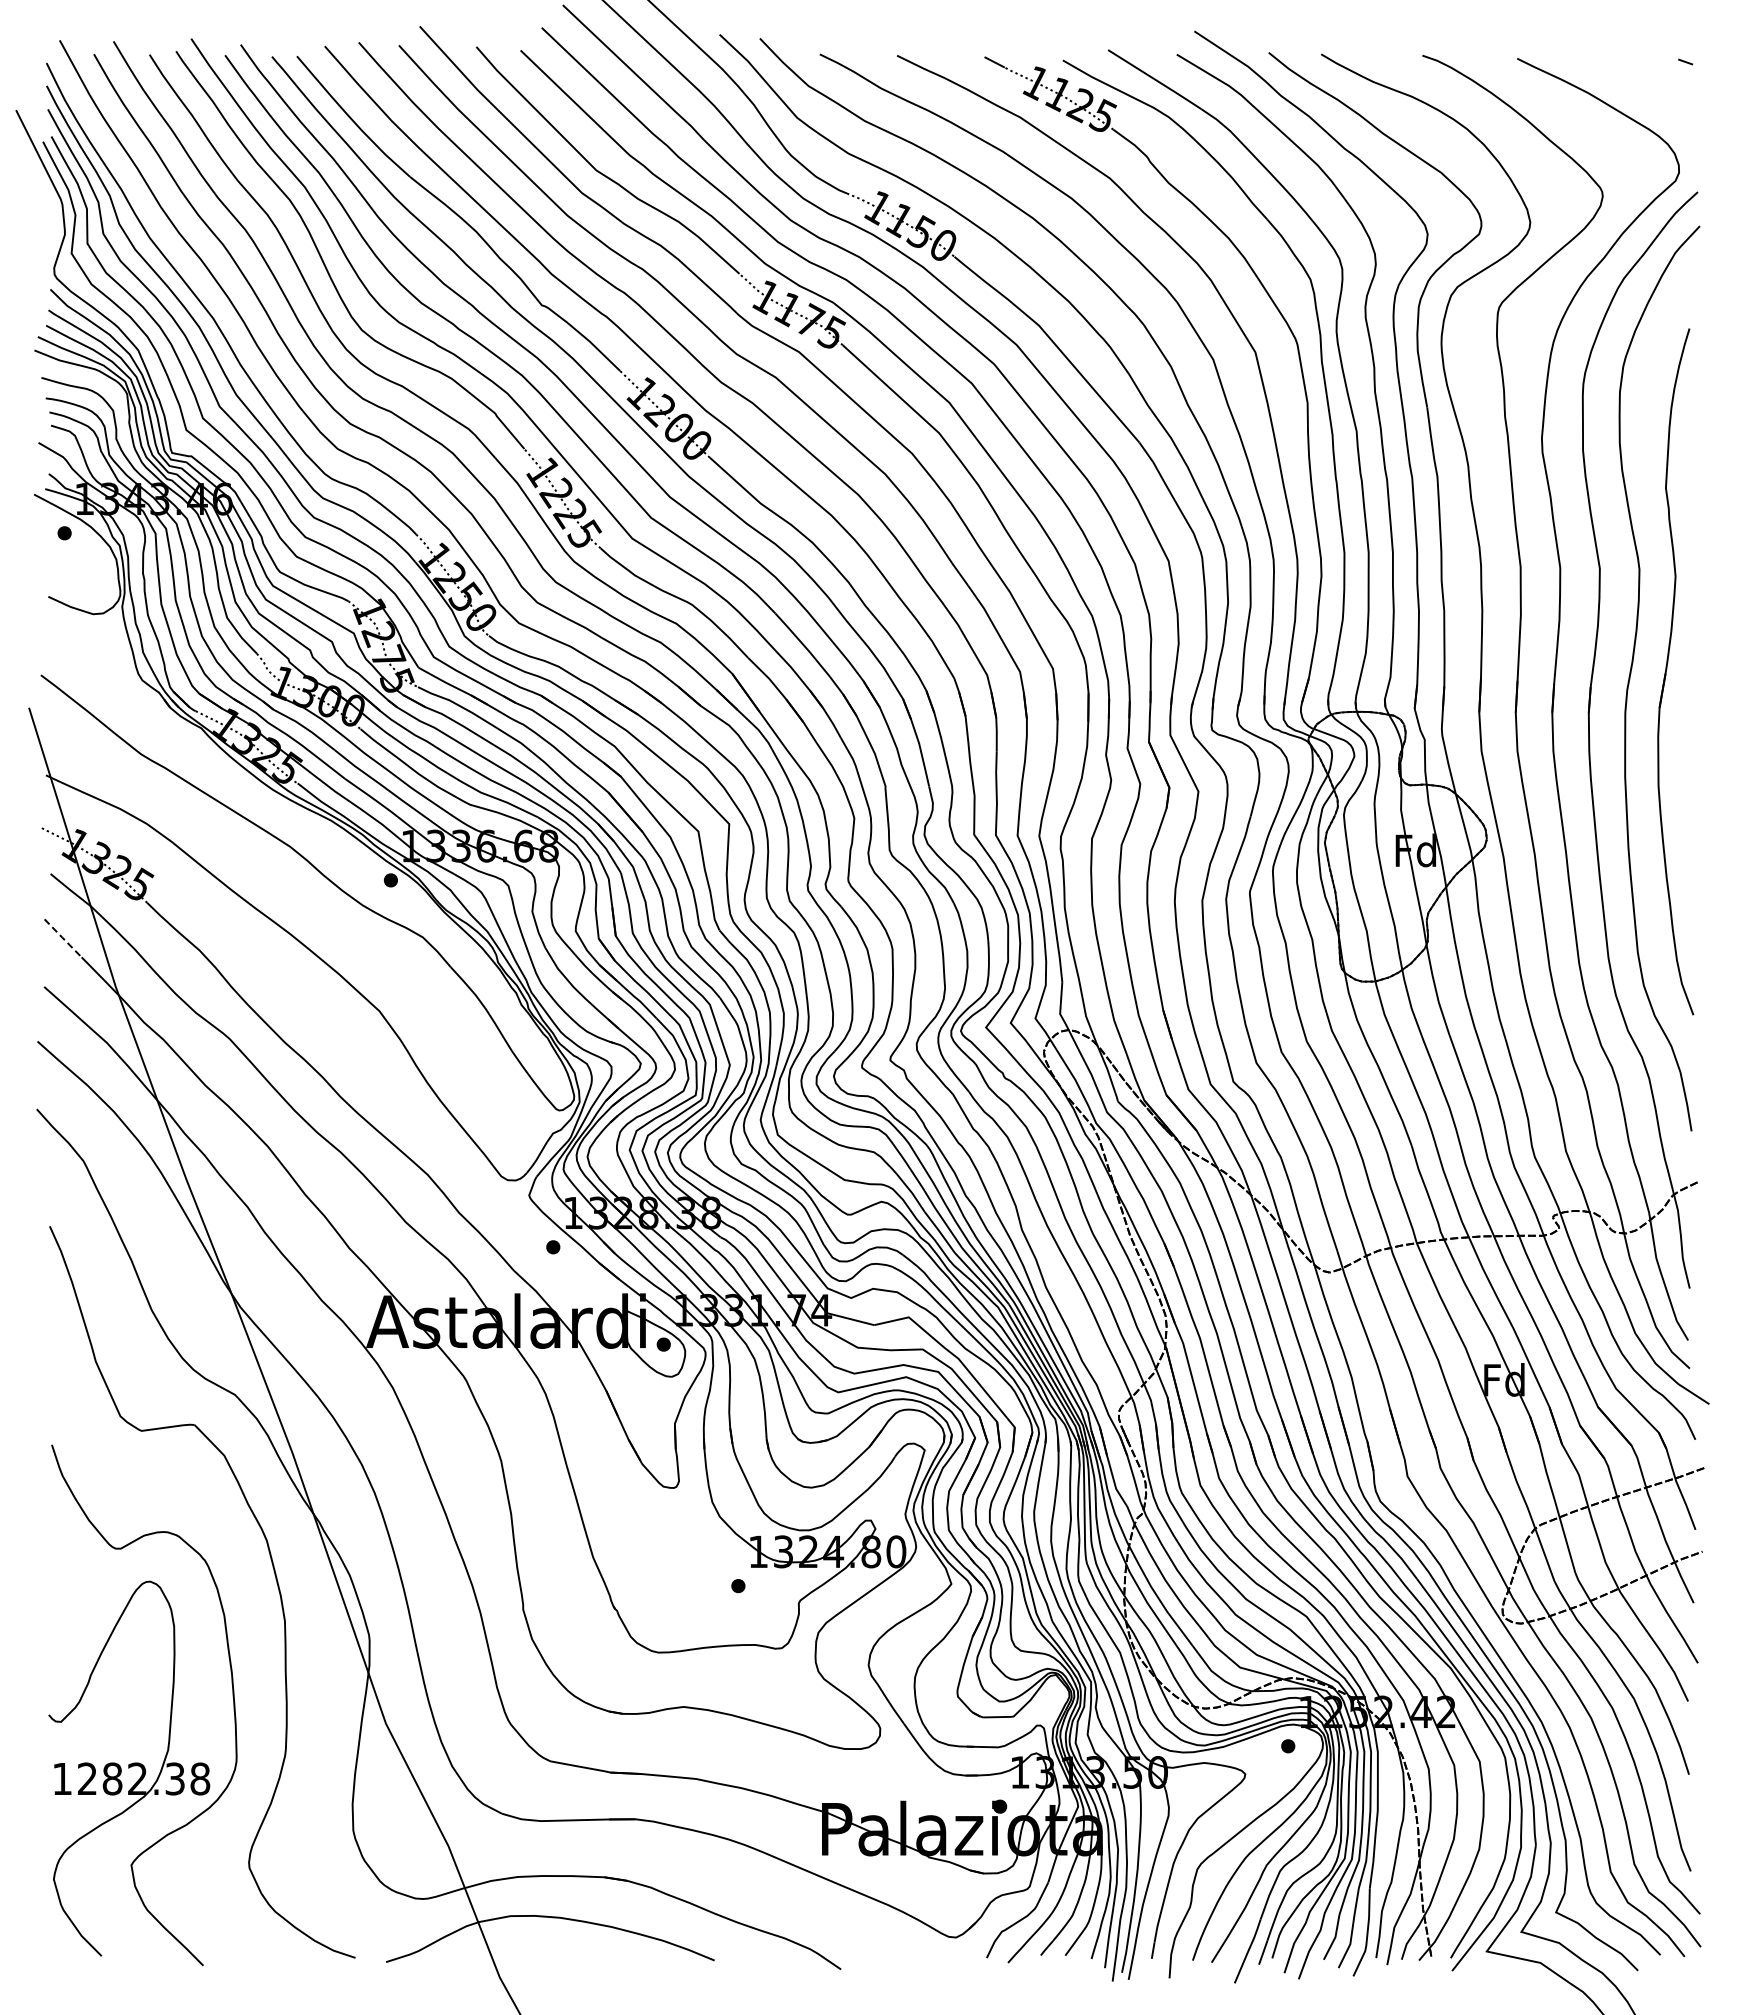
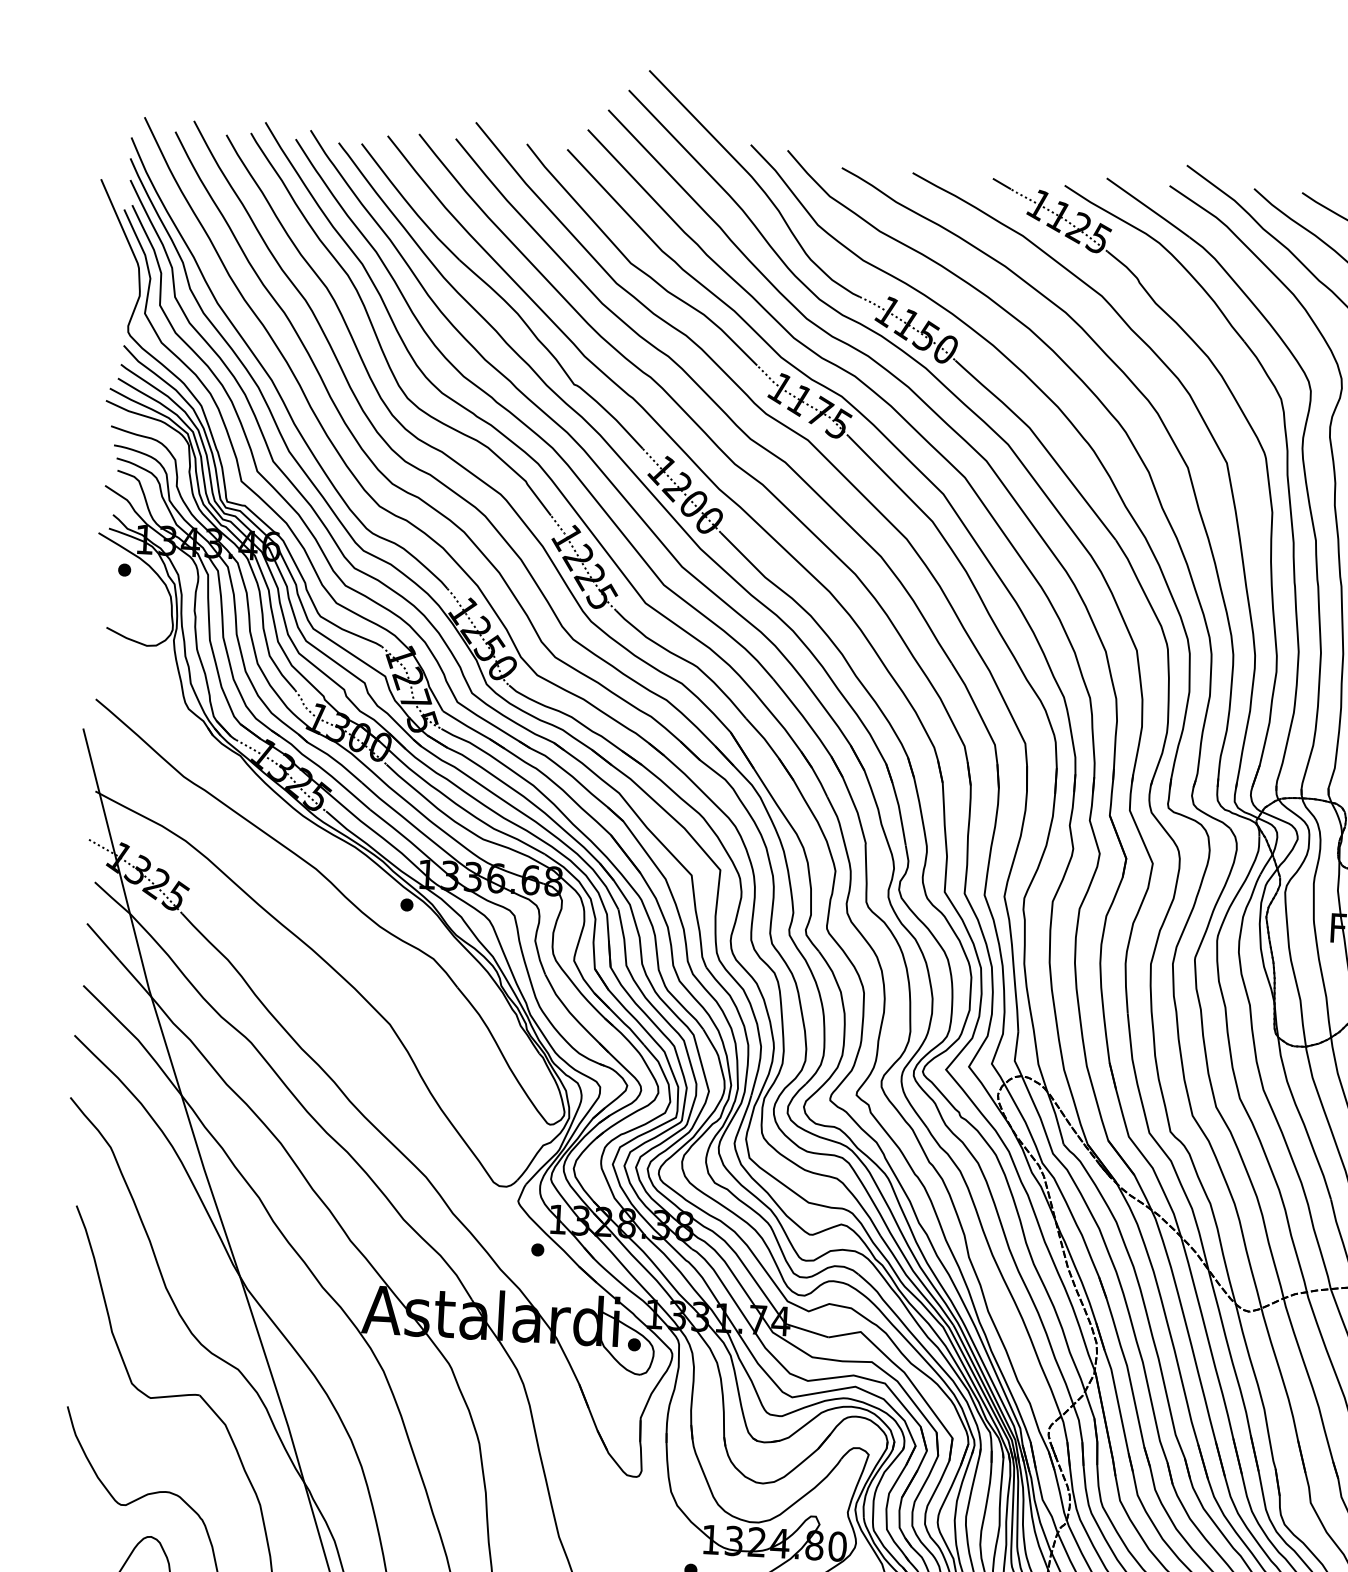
line: (63, 938) -> (103, 942), dashed -> solid

